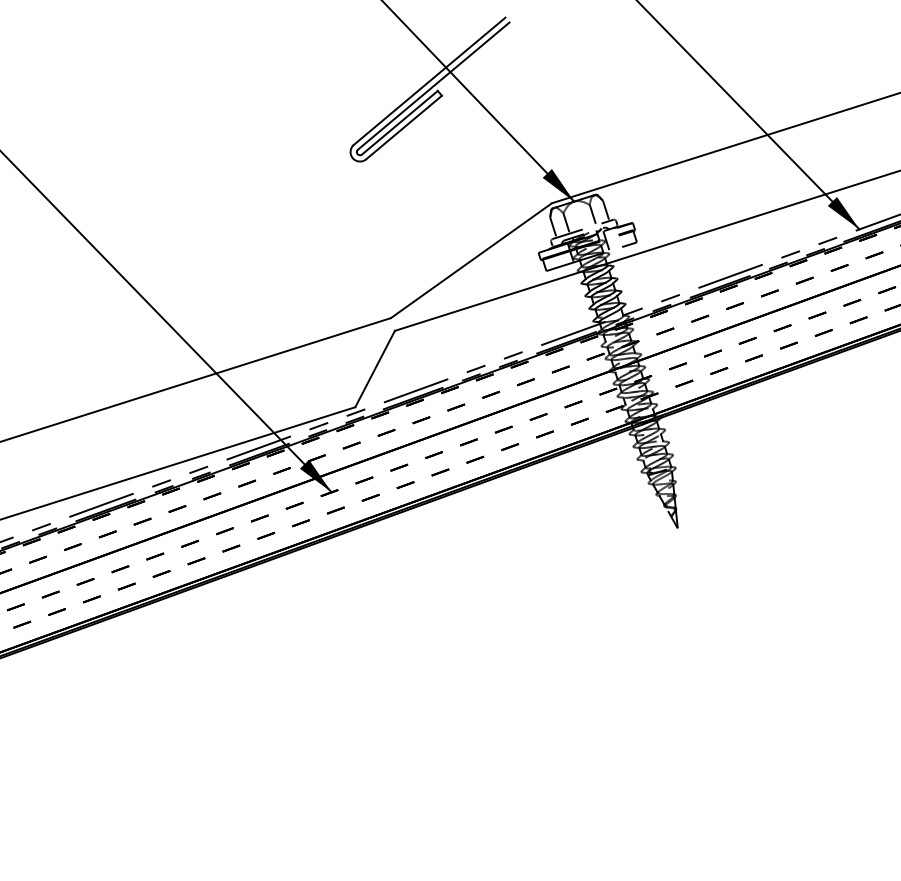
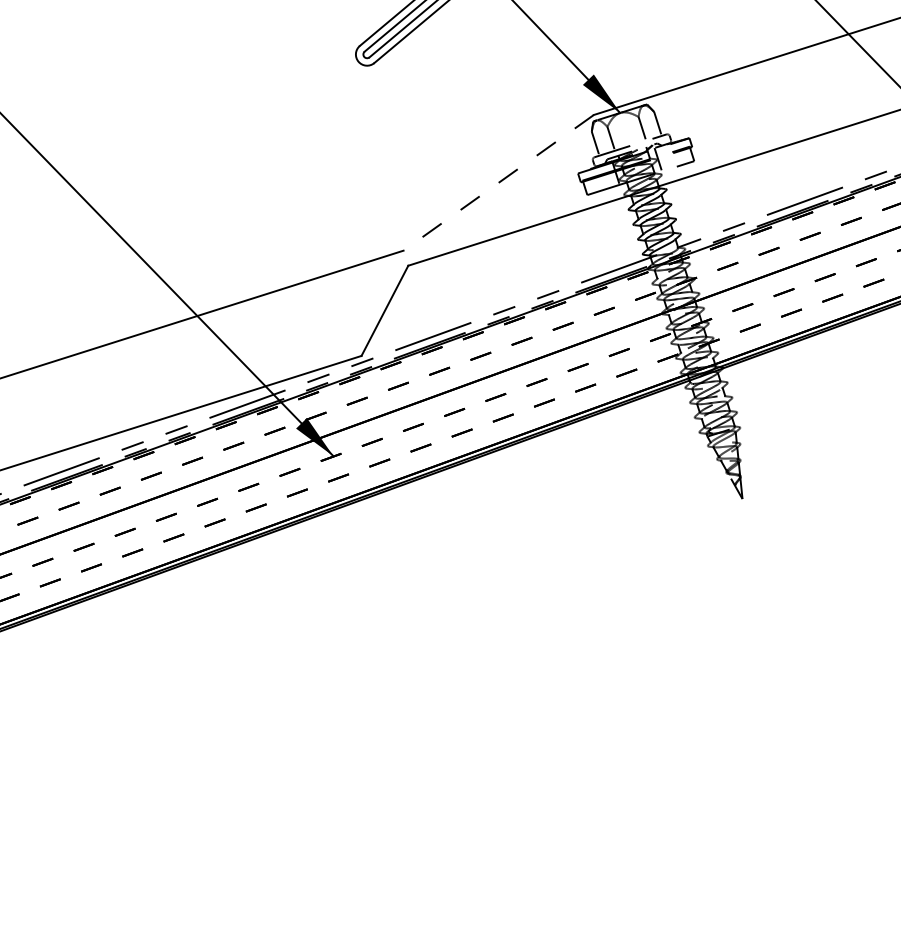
line: (471, 260) -> (498, 182), solid -> dashed

